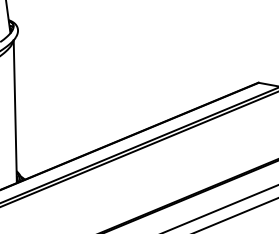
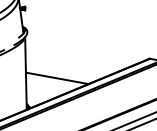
line: (75, 121) -> (56, 78), added

